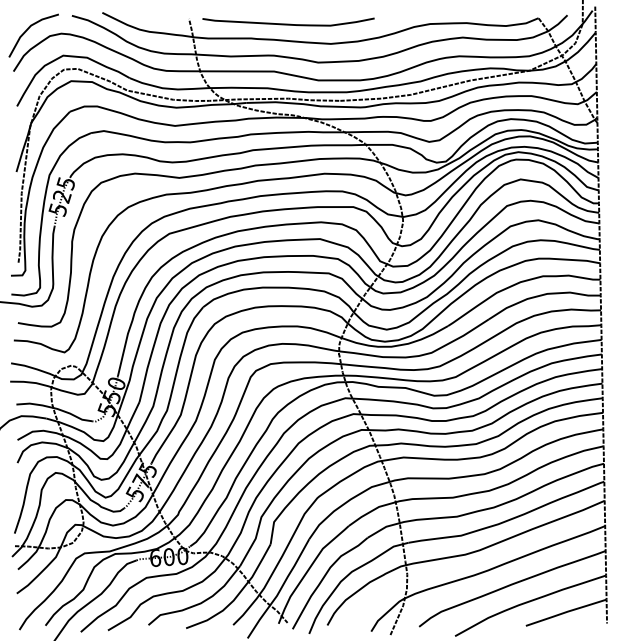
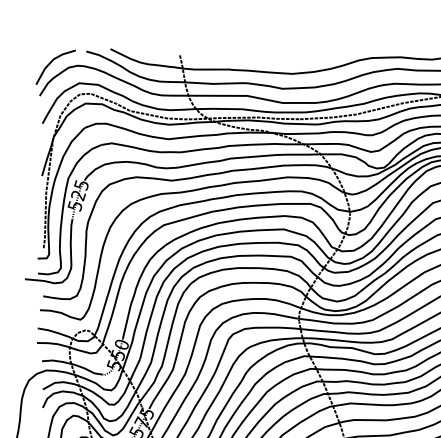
curve: (288, 23) -> (258, 57), removed

